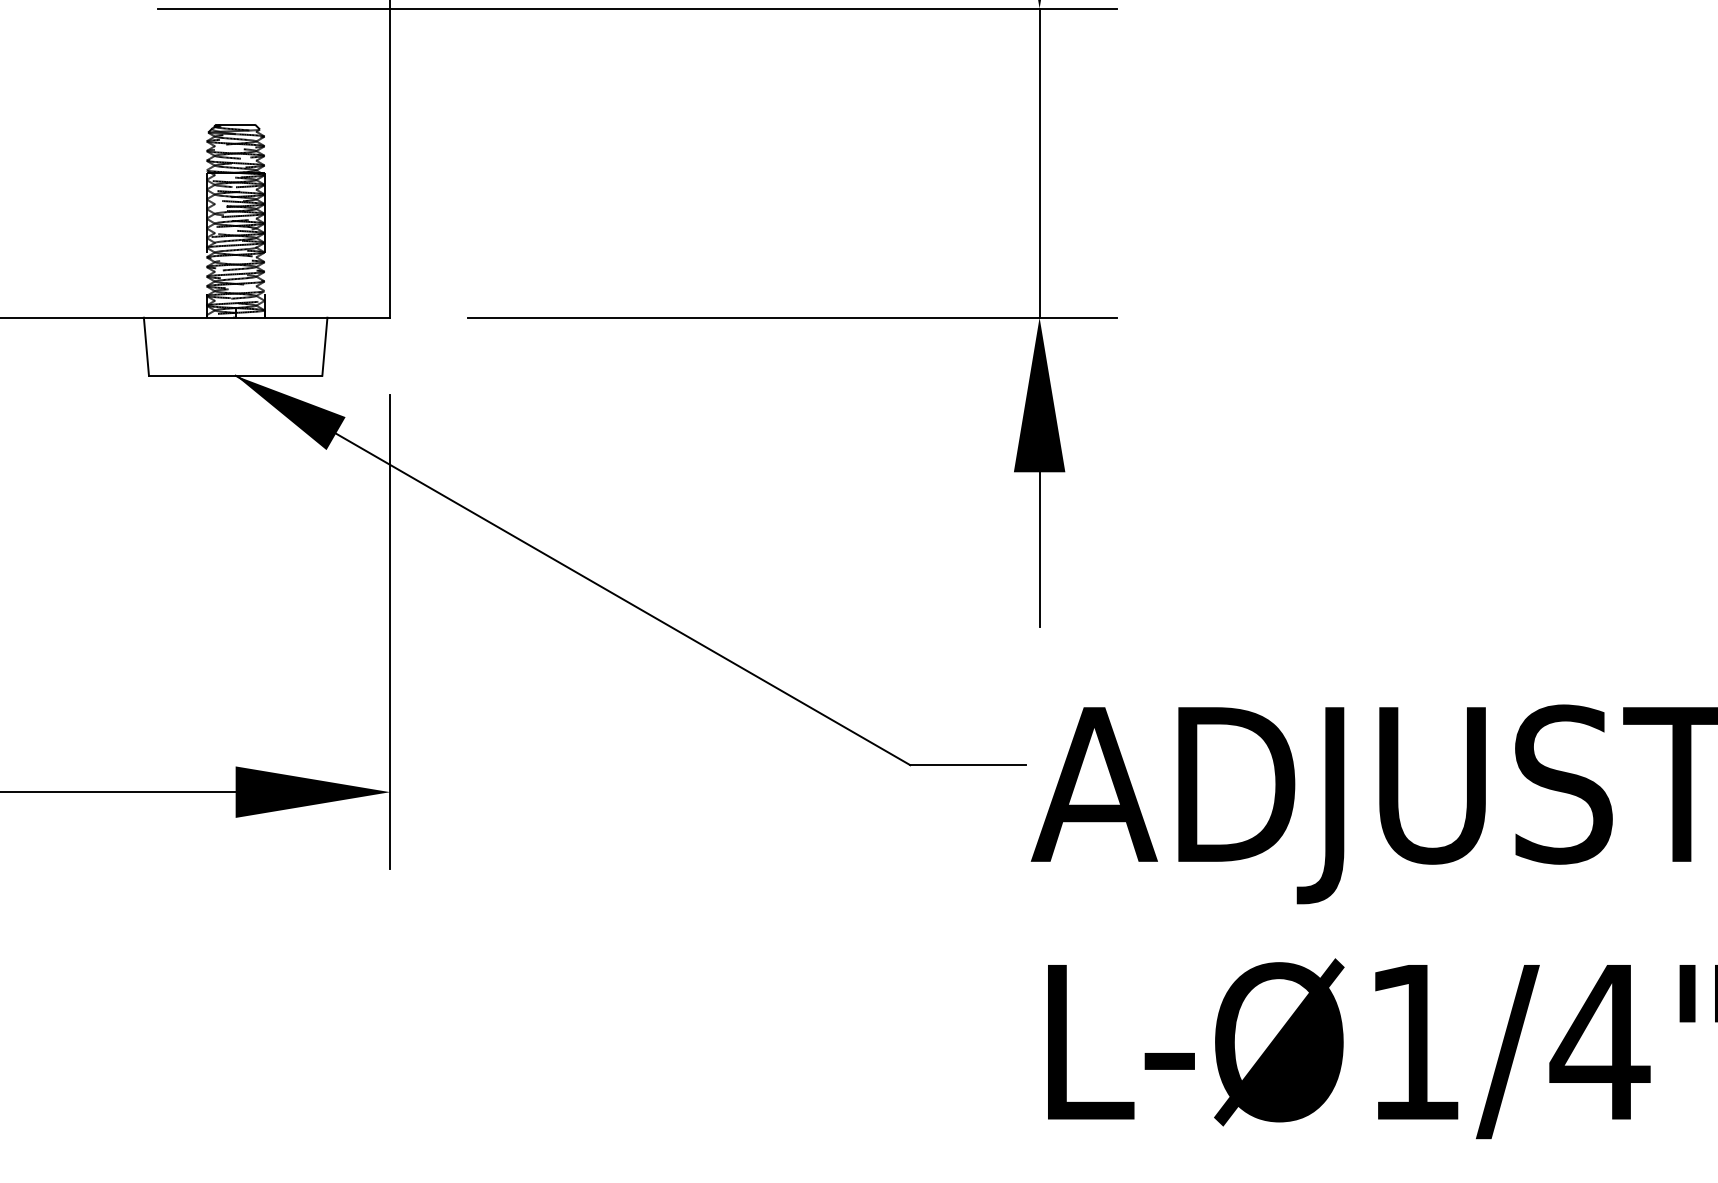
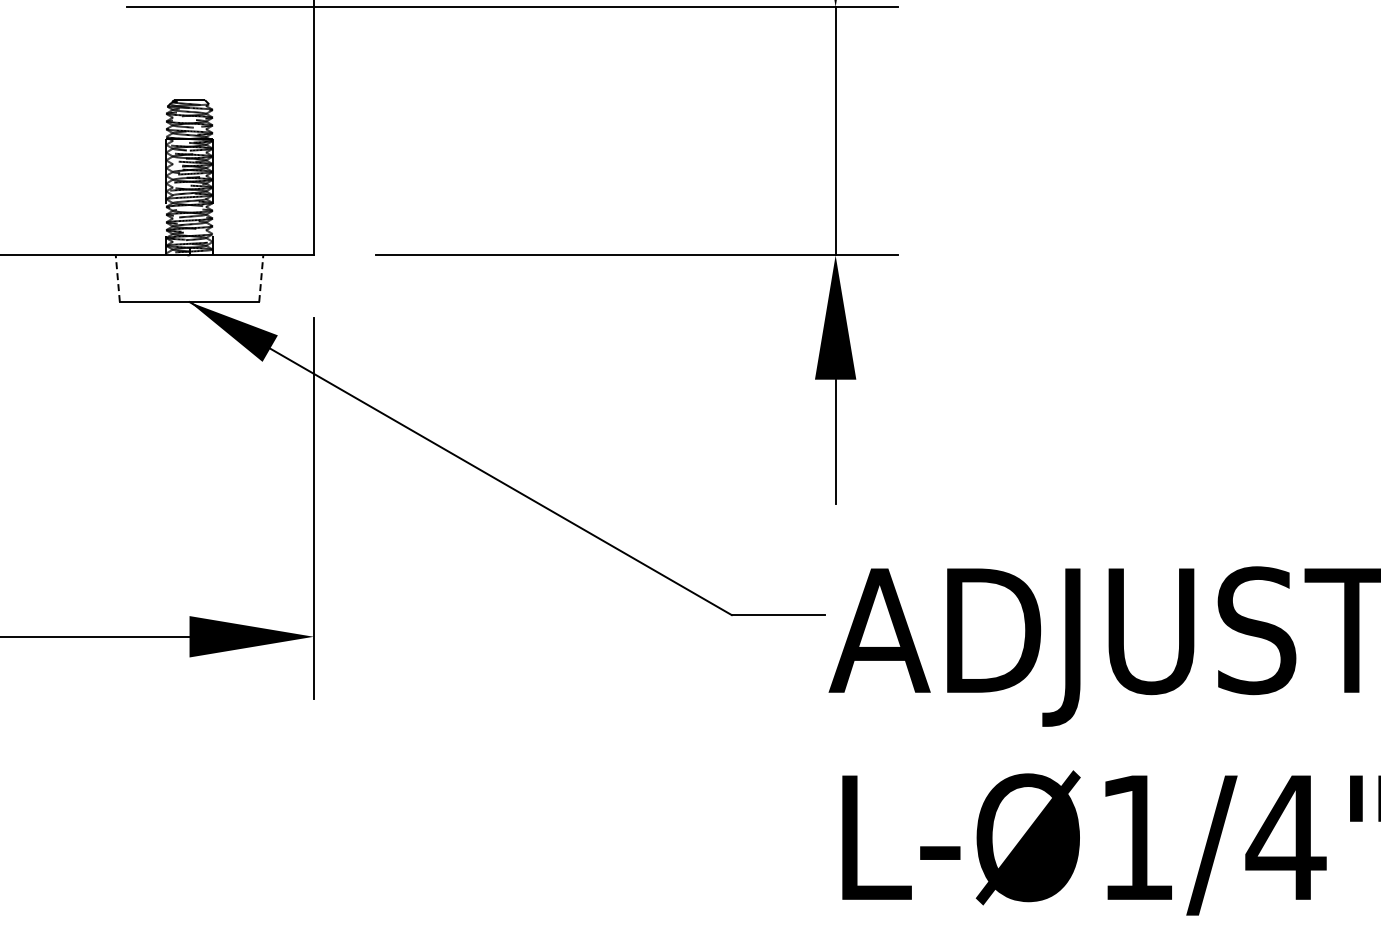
line: (146, 346) -> (117, 278), solid -> dashed
line: (325, 346) -> (261, 278), solid -> dashed

